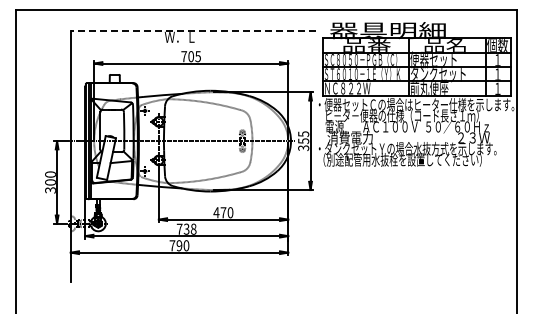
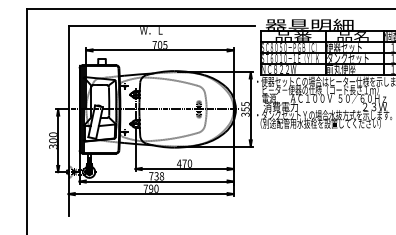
line: (193, 31) -> (161, 26), dashed -> solid

